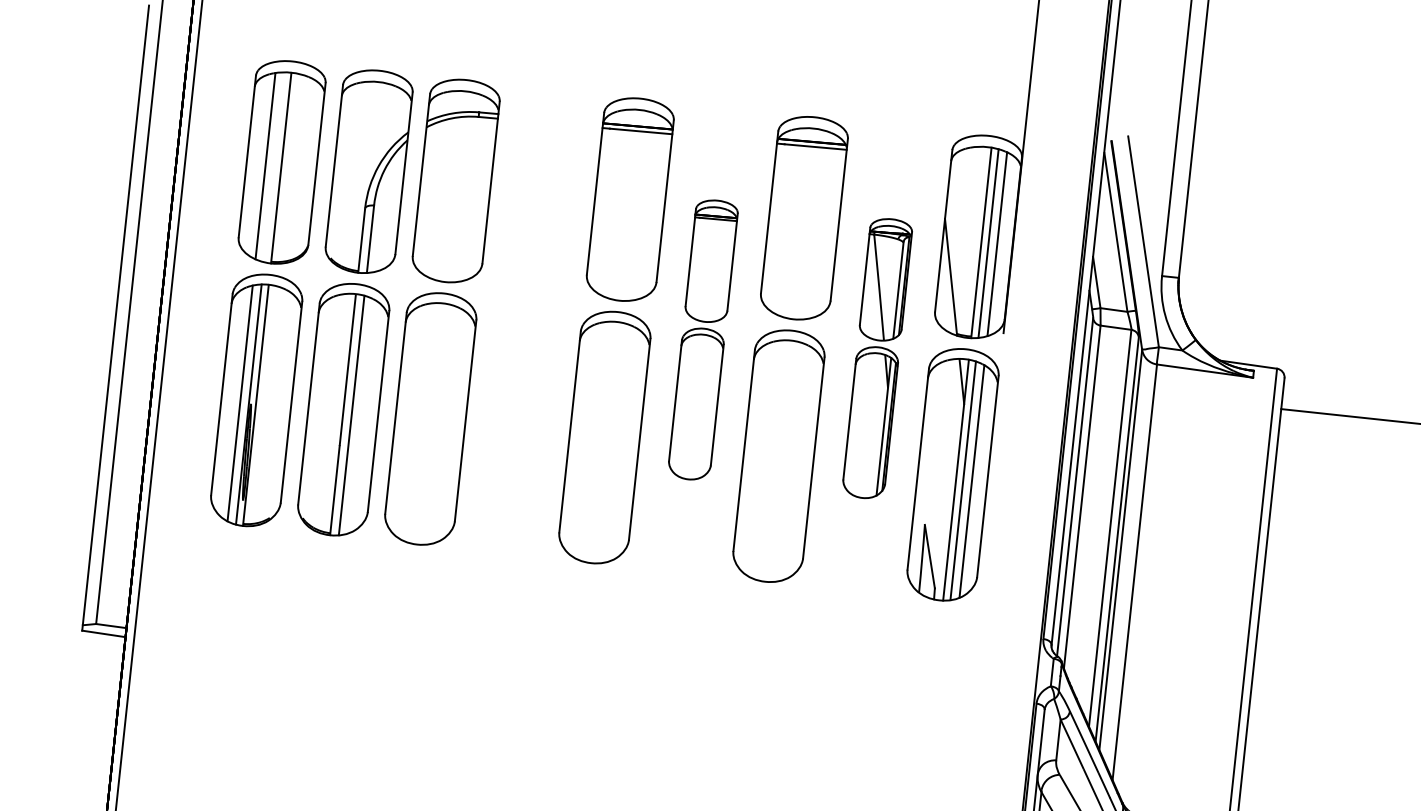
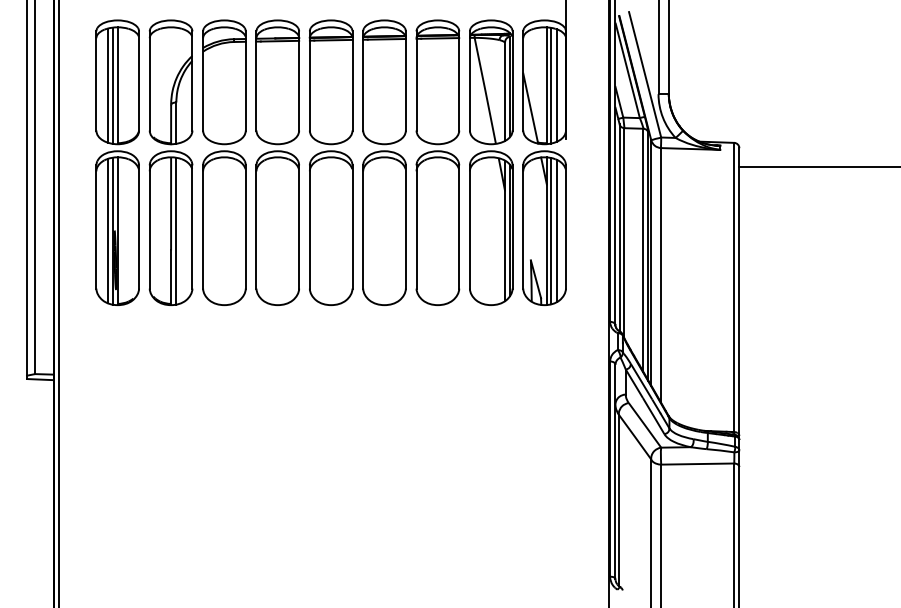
line: (274, 166) -> (113, 85), added
part: (528, 321) -> (277, 162), added
part: (703, 339) -> (384, 162), size x1.67
part: (877, 358) -> (491, 162), size x1.67

